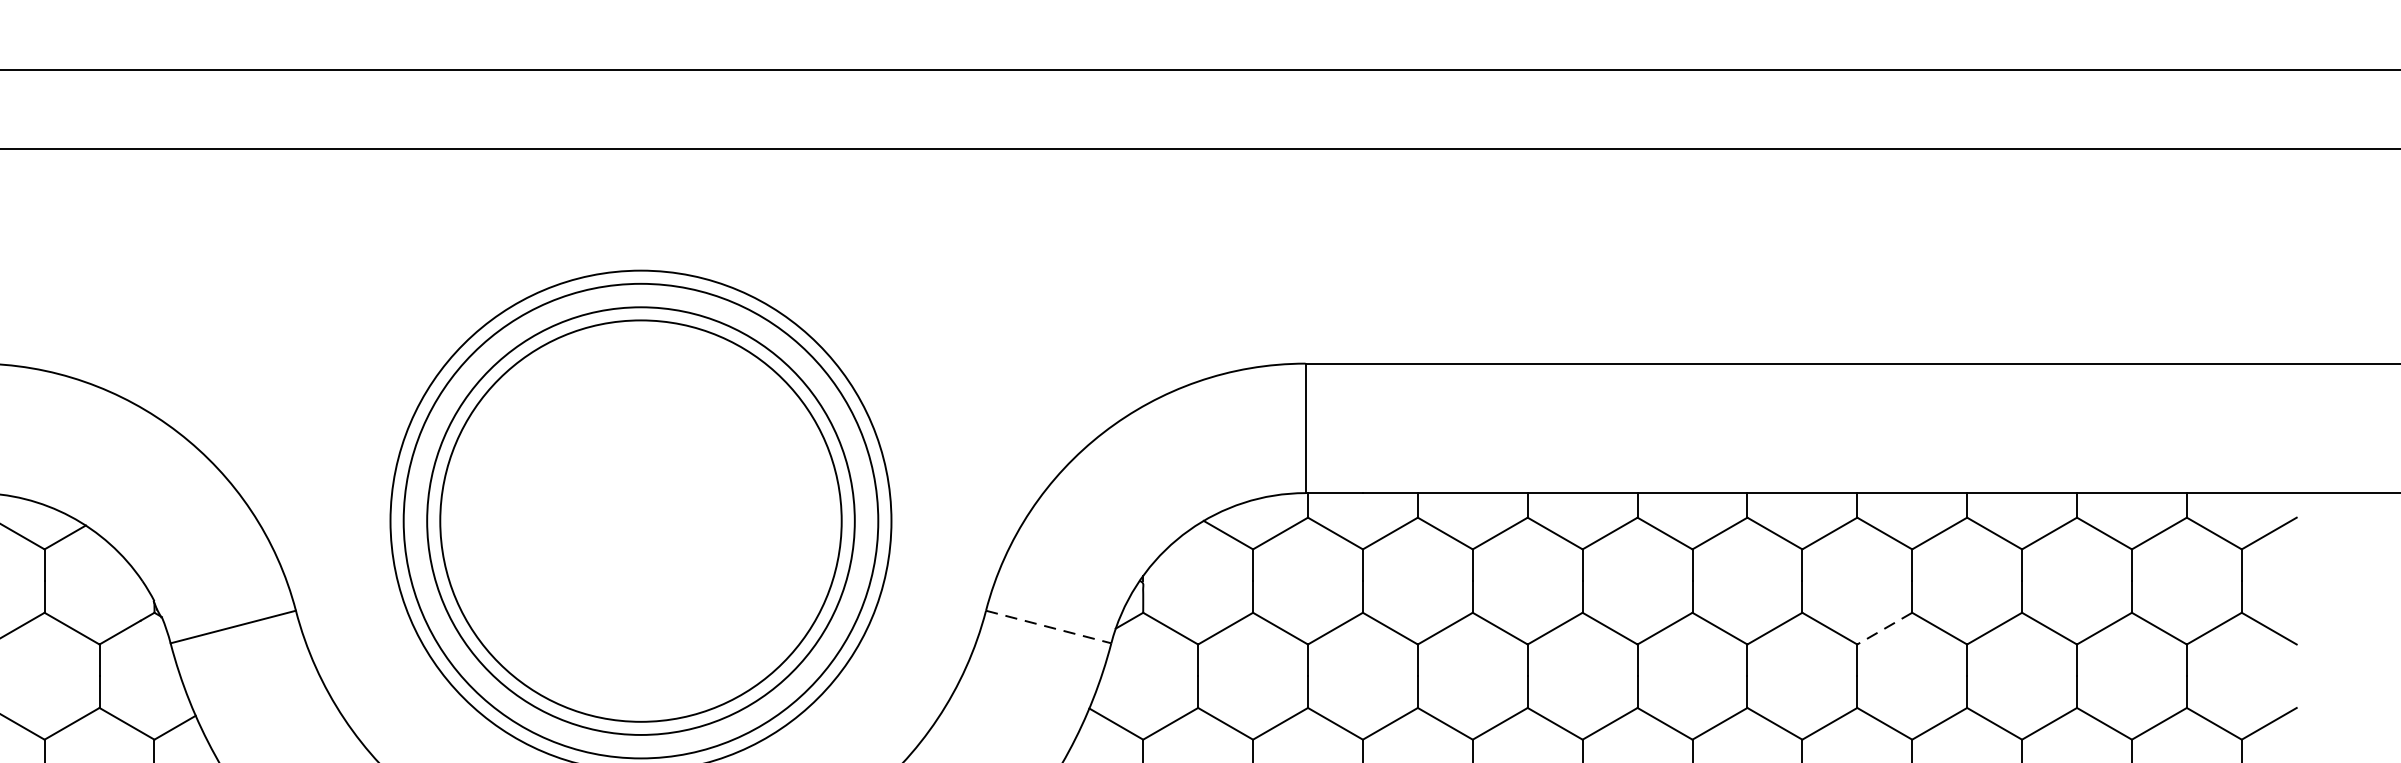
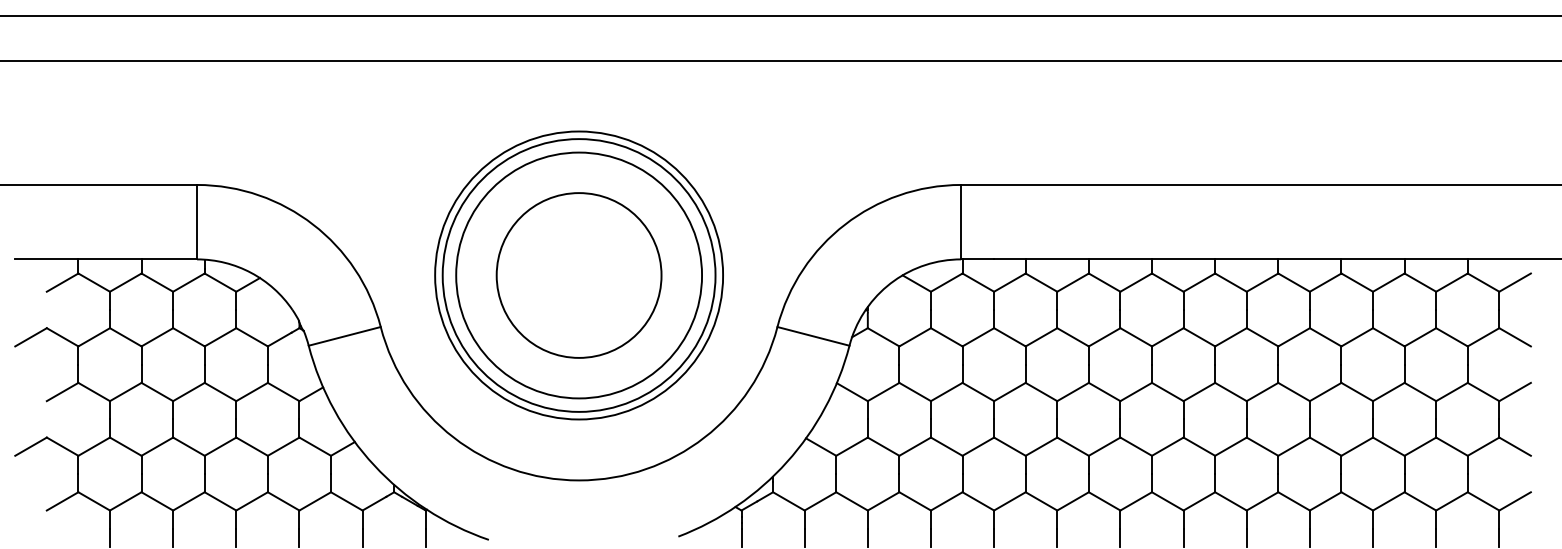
circle: (639, 521) -> (578, 275), size x0.71
line: (1048, 627) -> (813, 336), dashed -> solid
line: (1883, 628) -> (1293, 337), dashed -> solid

